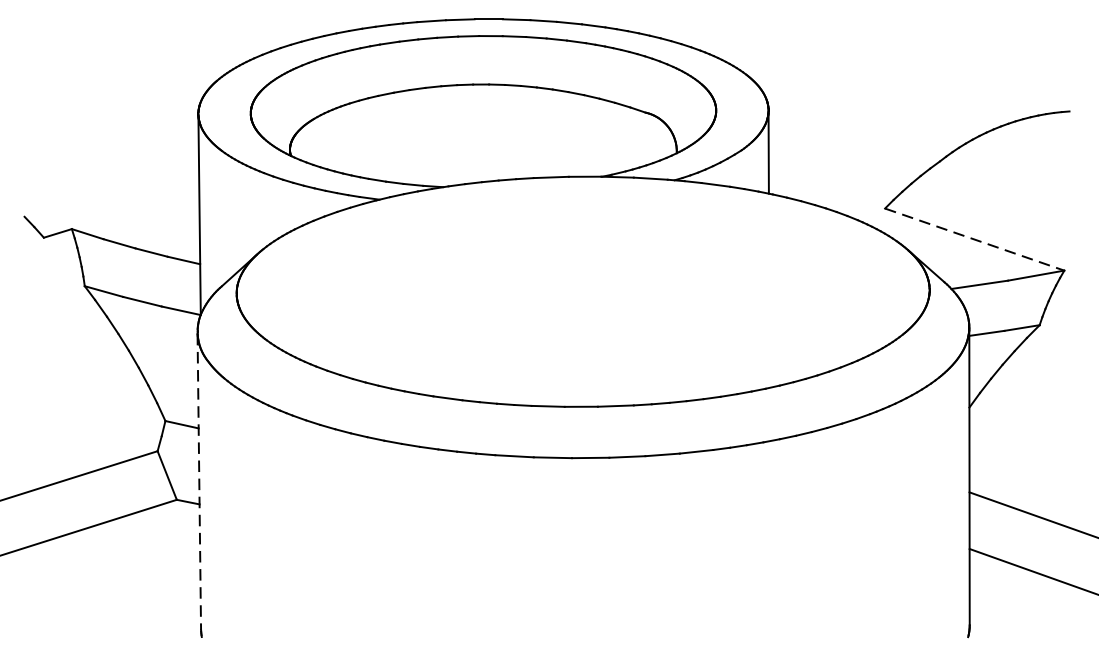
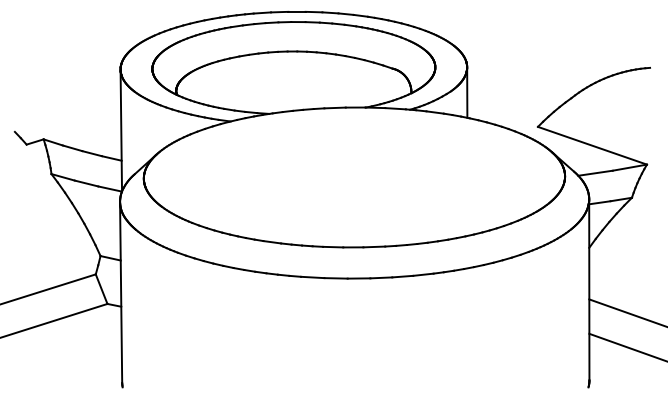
line: (974, 239) -> (592, 145), dashed -> solid
line: (199, 480) -> (121, 292), dashed -> solid

